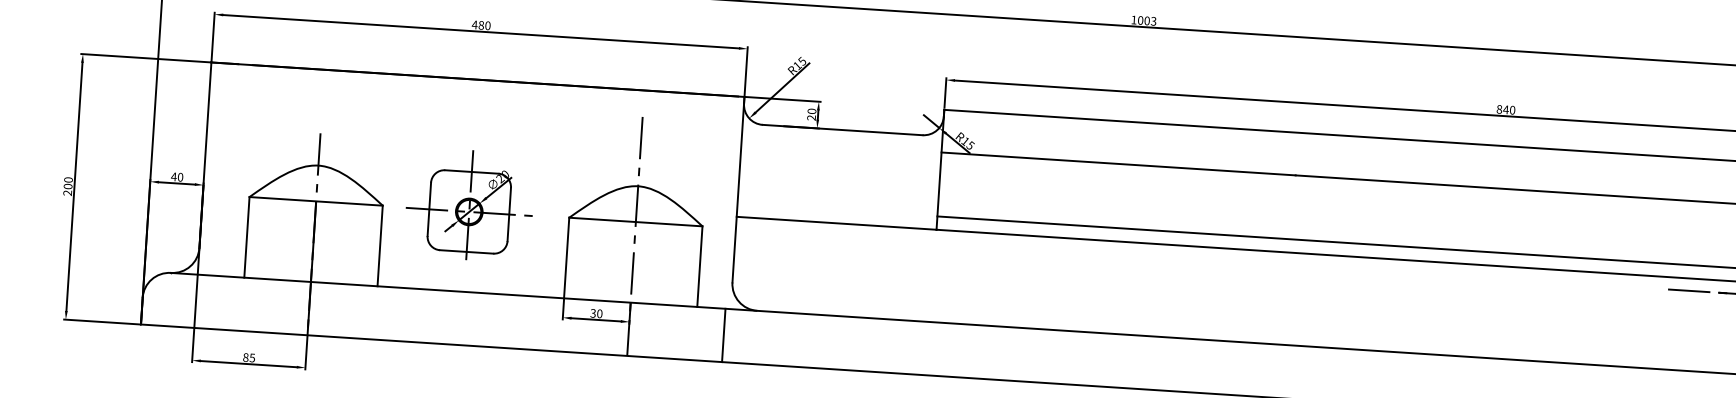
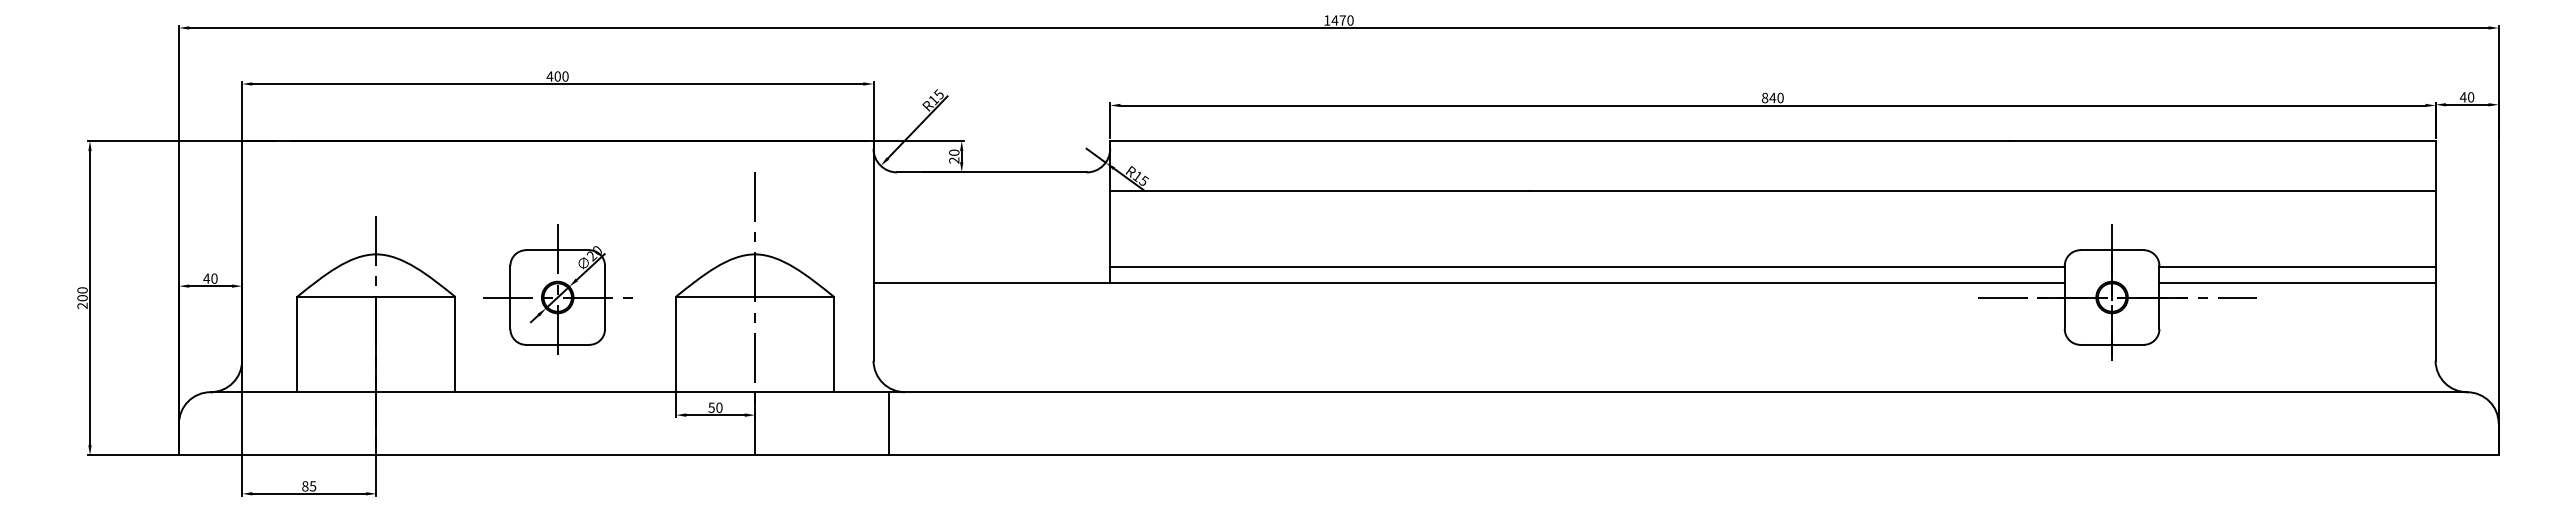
text: (1146, 20) -> (1342, 20), 1003 -> 1470
text: (481, 25) -> (557, 76), 480 -> 400
text: (593, 313) -> (711, 407), 30 -> 50
line: (723, 335) -> (889, 423), moved

